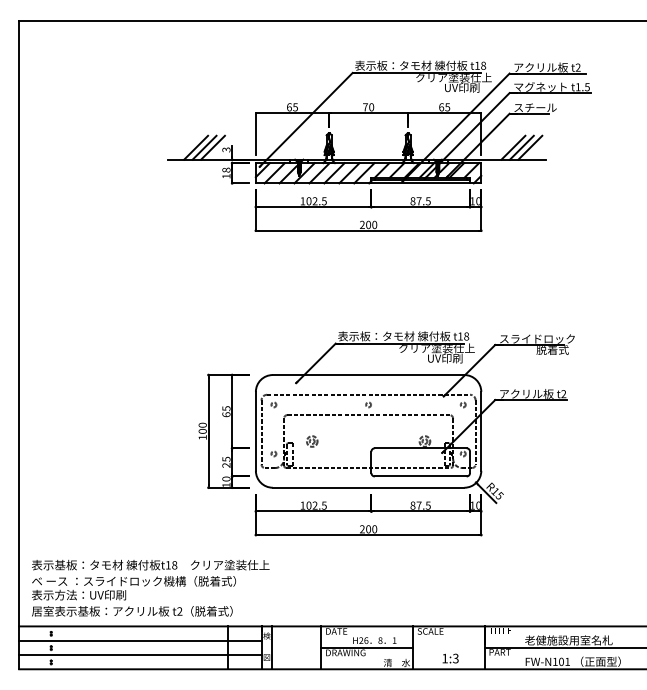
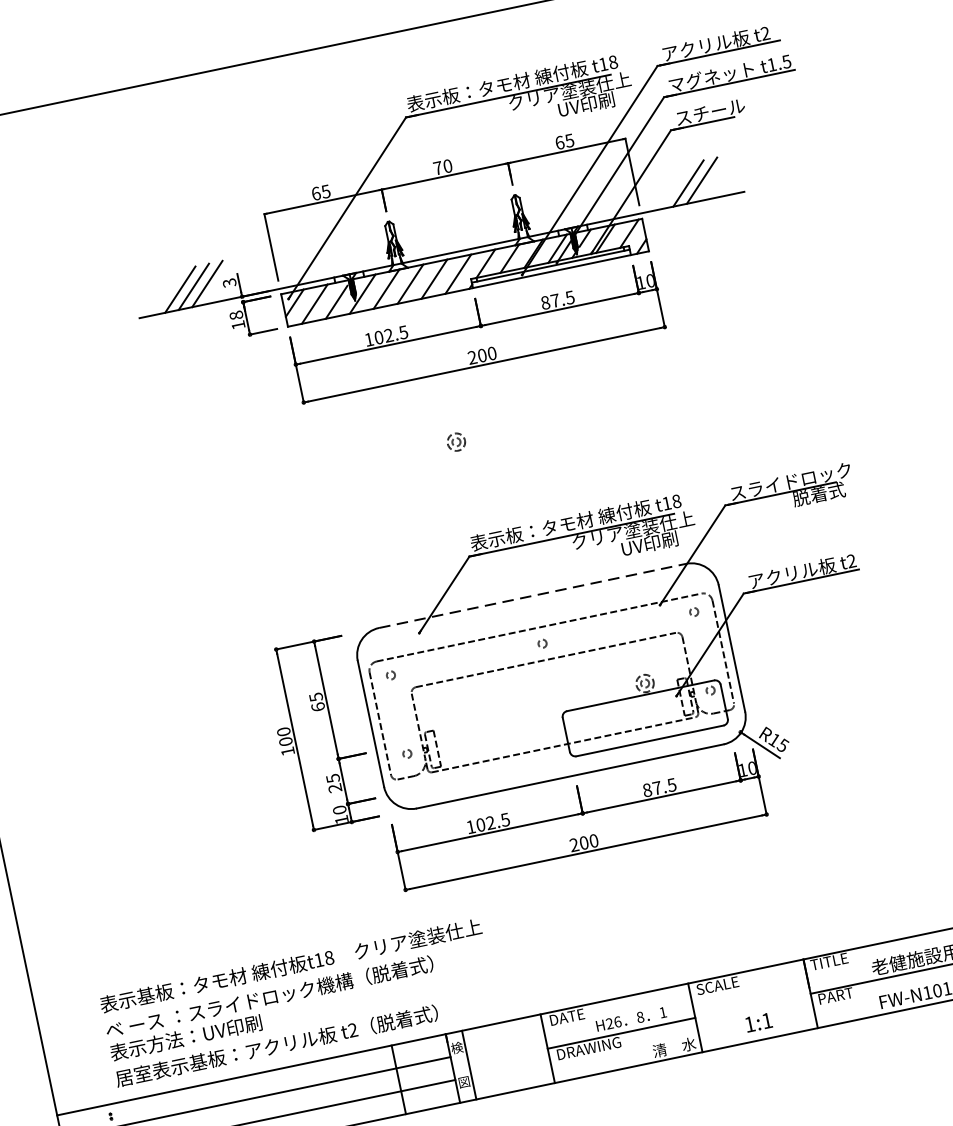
line: (530, 147) -> (715, 177), removed
line: (368, 375) -> (532, 596), solid -> dashed
part: (312, 441) -> (456, 442), moved
text: (150, 587) -> (297, 1001), moved
text: (455, 658) -> (766, 1020), 1:3 -> 1:1

